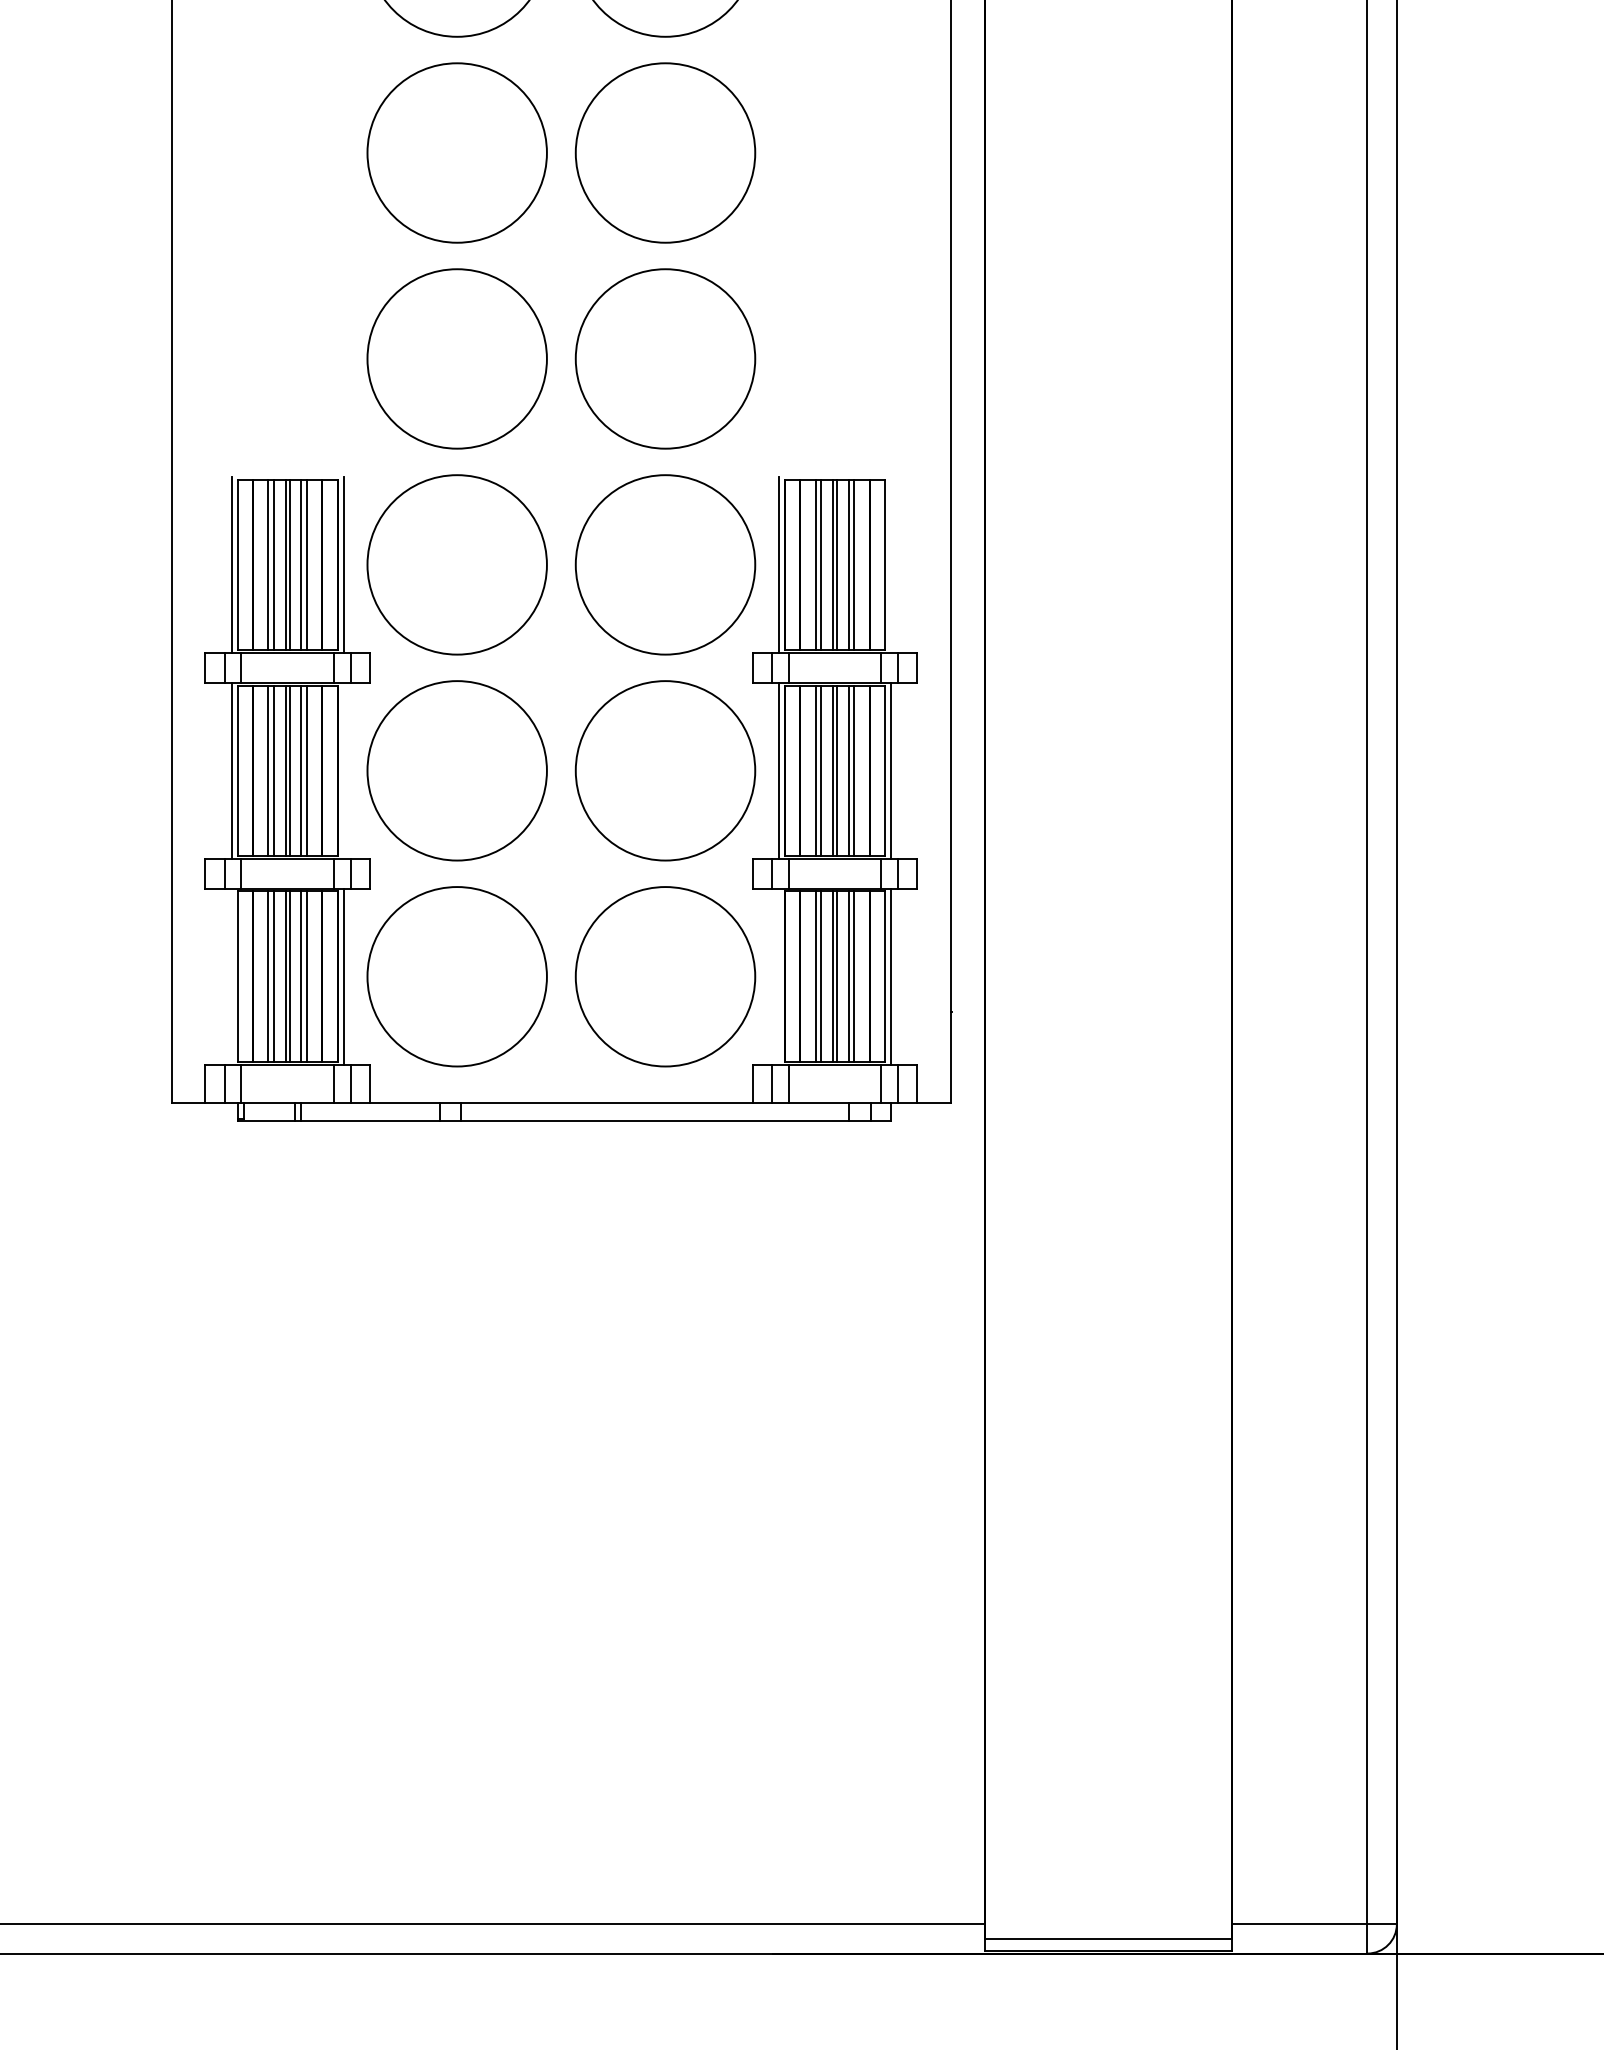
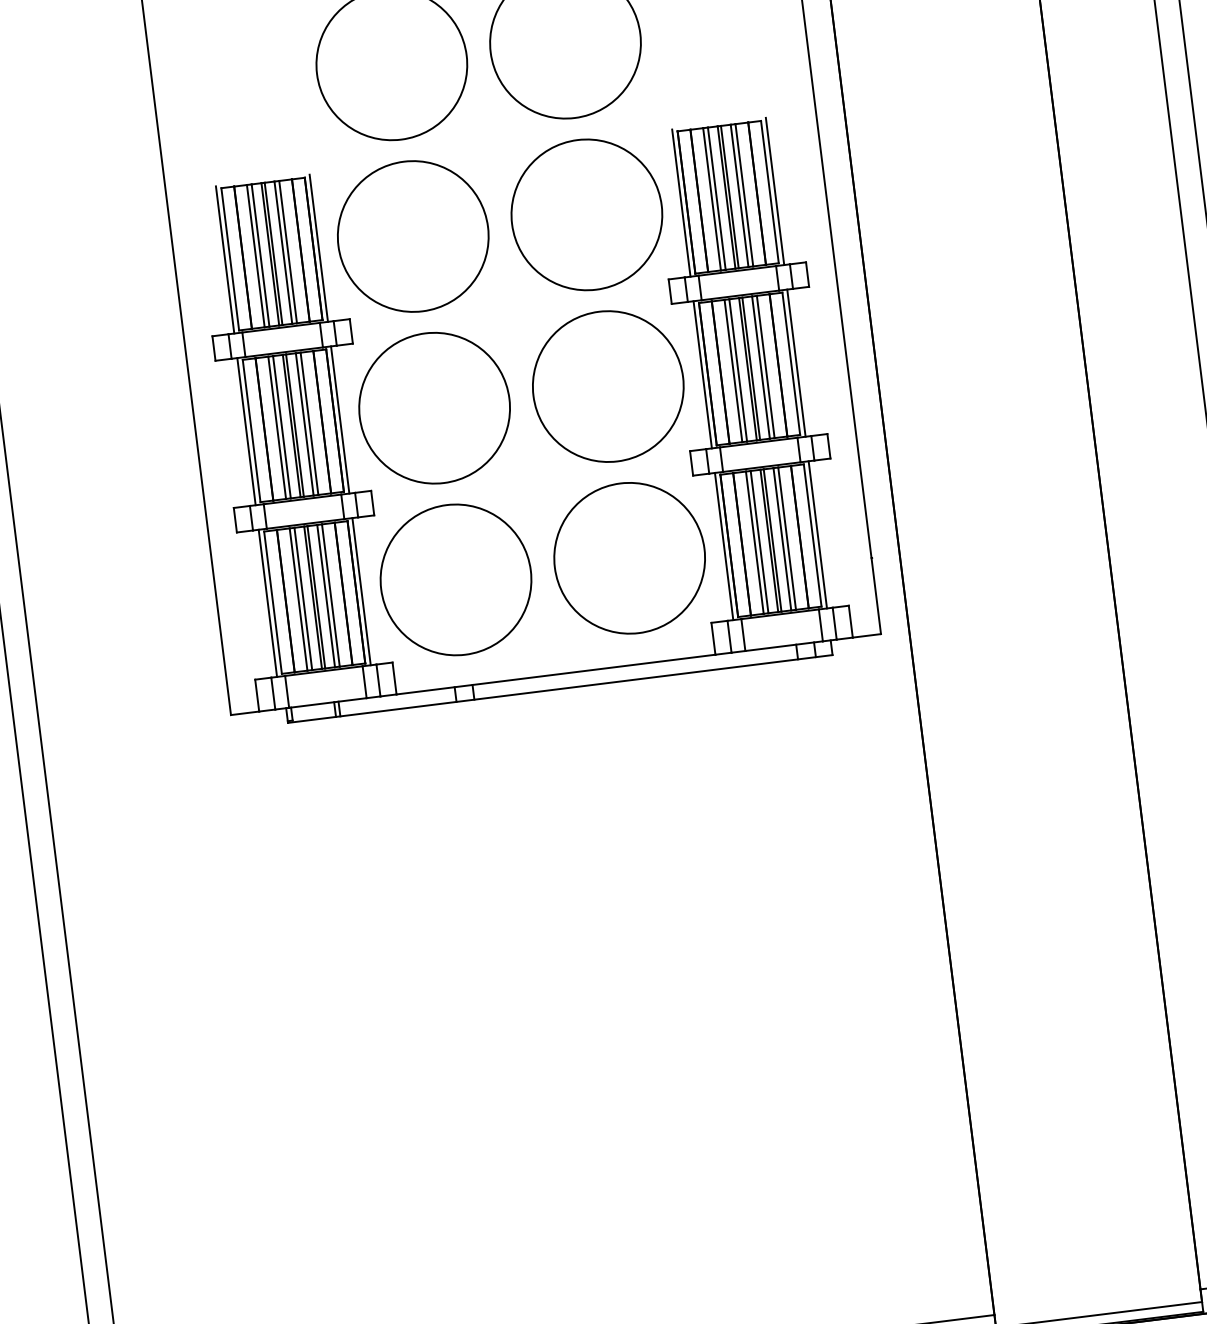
line: (891, 564) -> (775, 191), added
line: (343, 770) -> (339, 419), added
line: (231, 976) -> (267, 603), added
line: (778, 976) -> (723, 546), added

